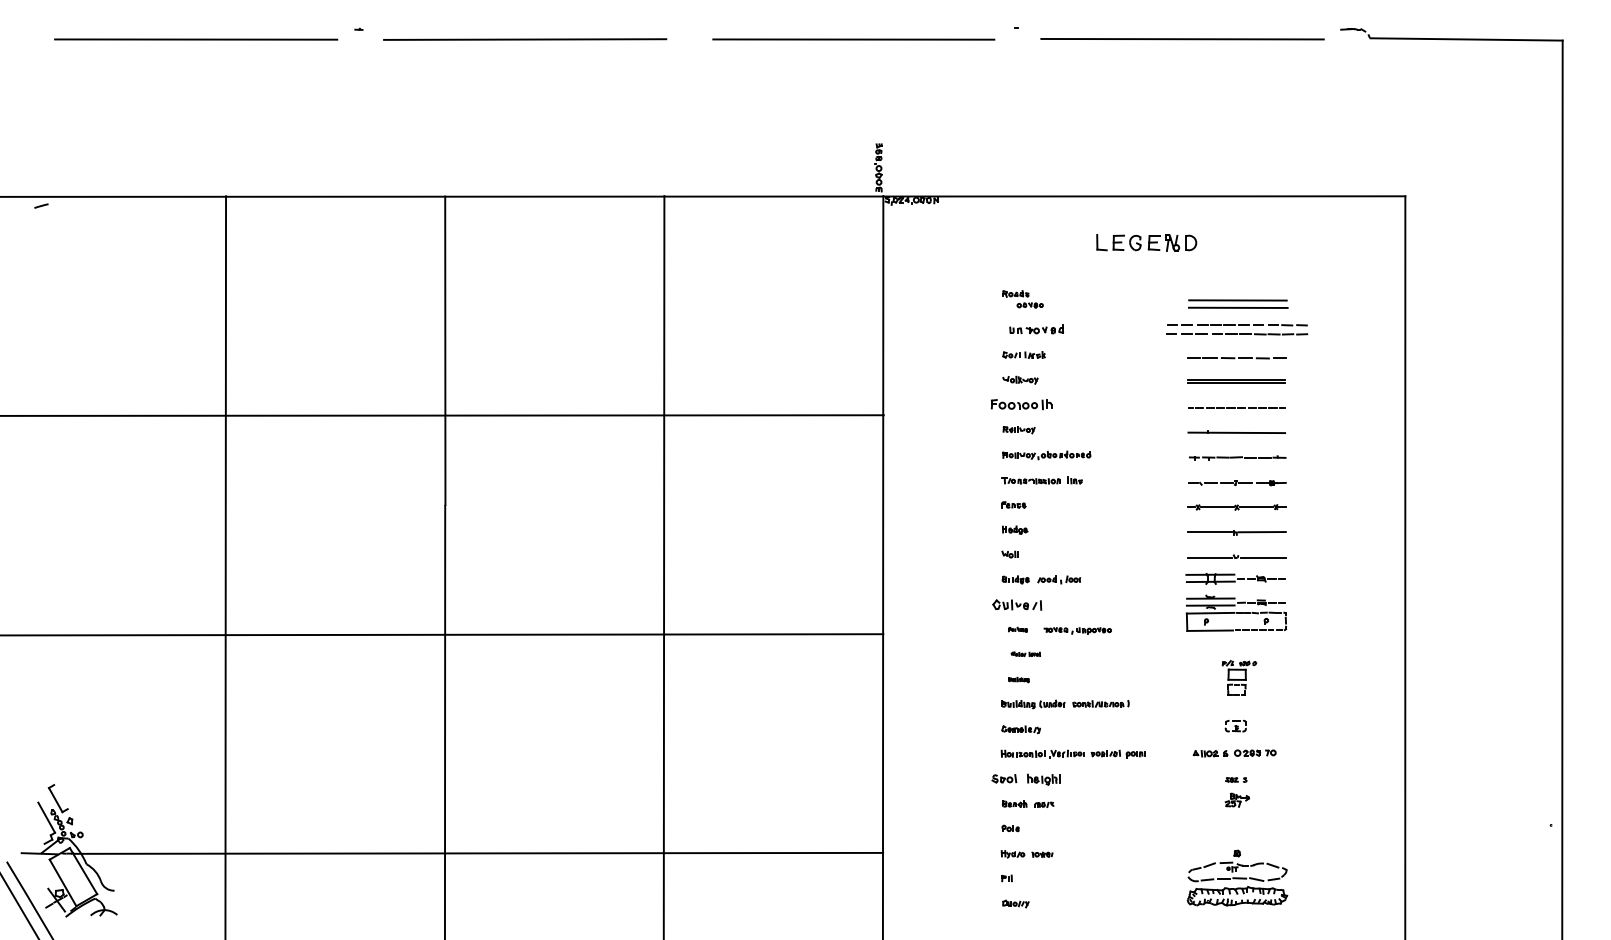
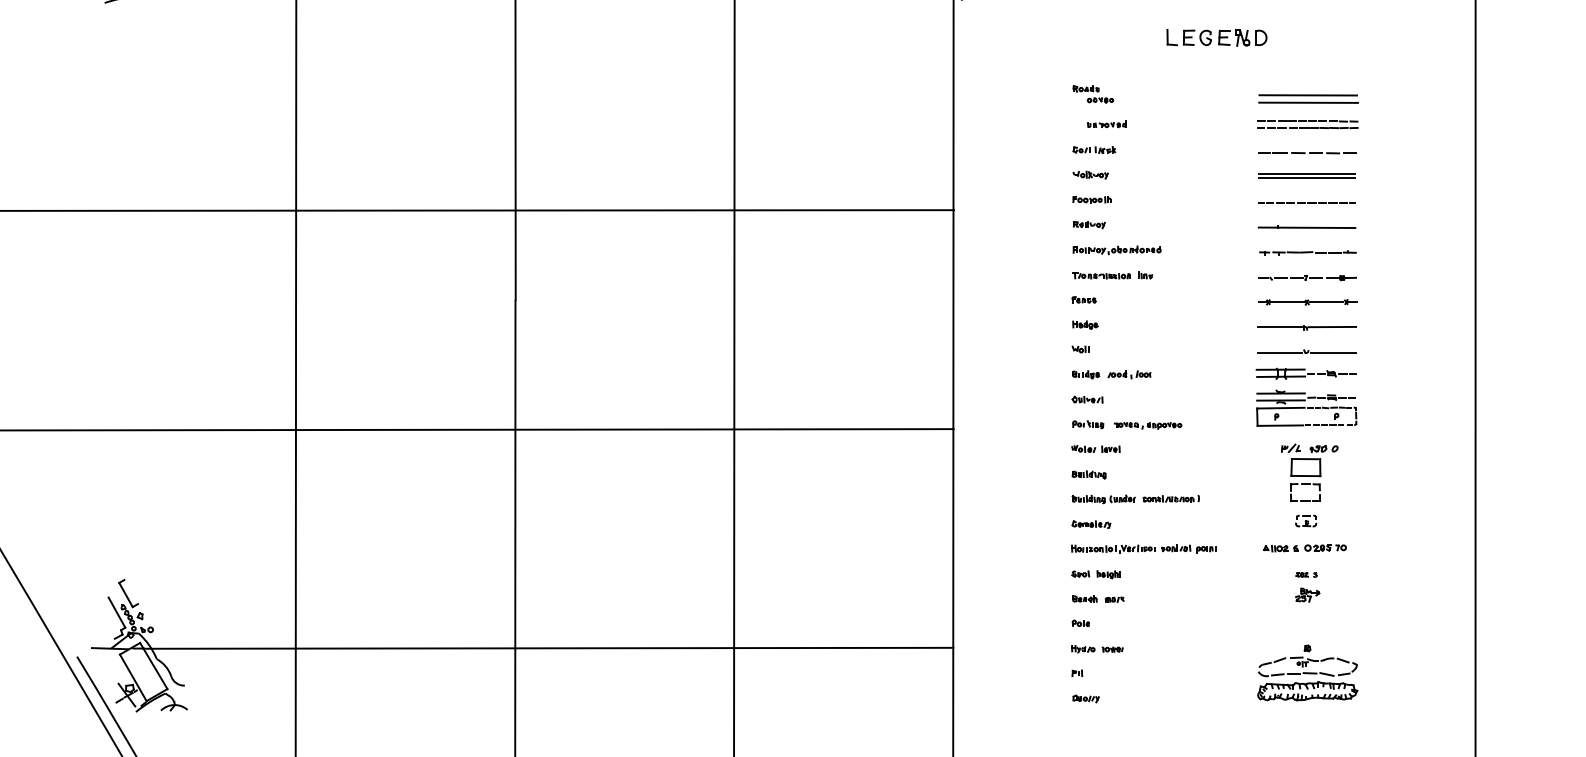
part: (1036, 329) -> (1106, 124), size x0.71
part: (1237, 329) -> (1307, 124), size x0.71
part: (1021, 404) -> (1091, 199), size x0.62
part: (1017, 604) -> (1087, 399), size x0.62
part: (1017, 629) -> (1087, 424), size x1.67
part: (1025, 654) -> (1095, 449), size x1.67
part: (1239, 677) -> (1309, 472), size x1.67
part: (1018, 679) -> (1088, 474), size x1.67
part: (1025, 779) -> (1095, 574), size x0.71

